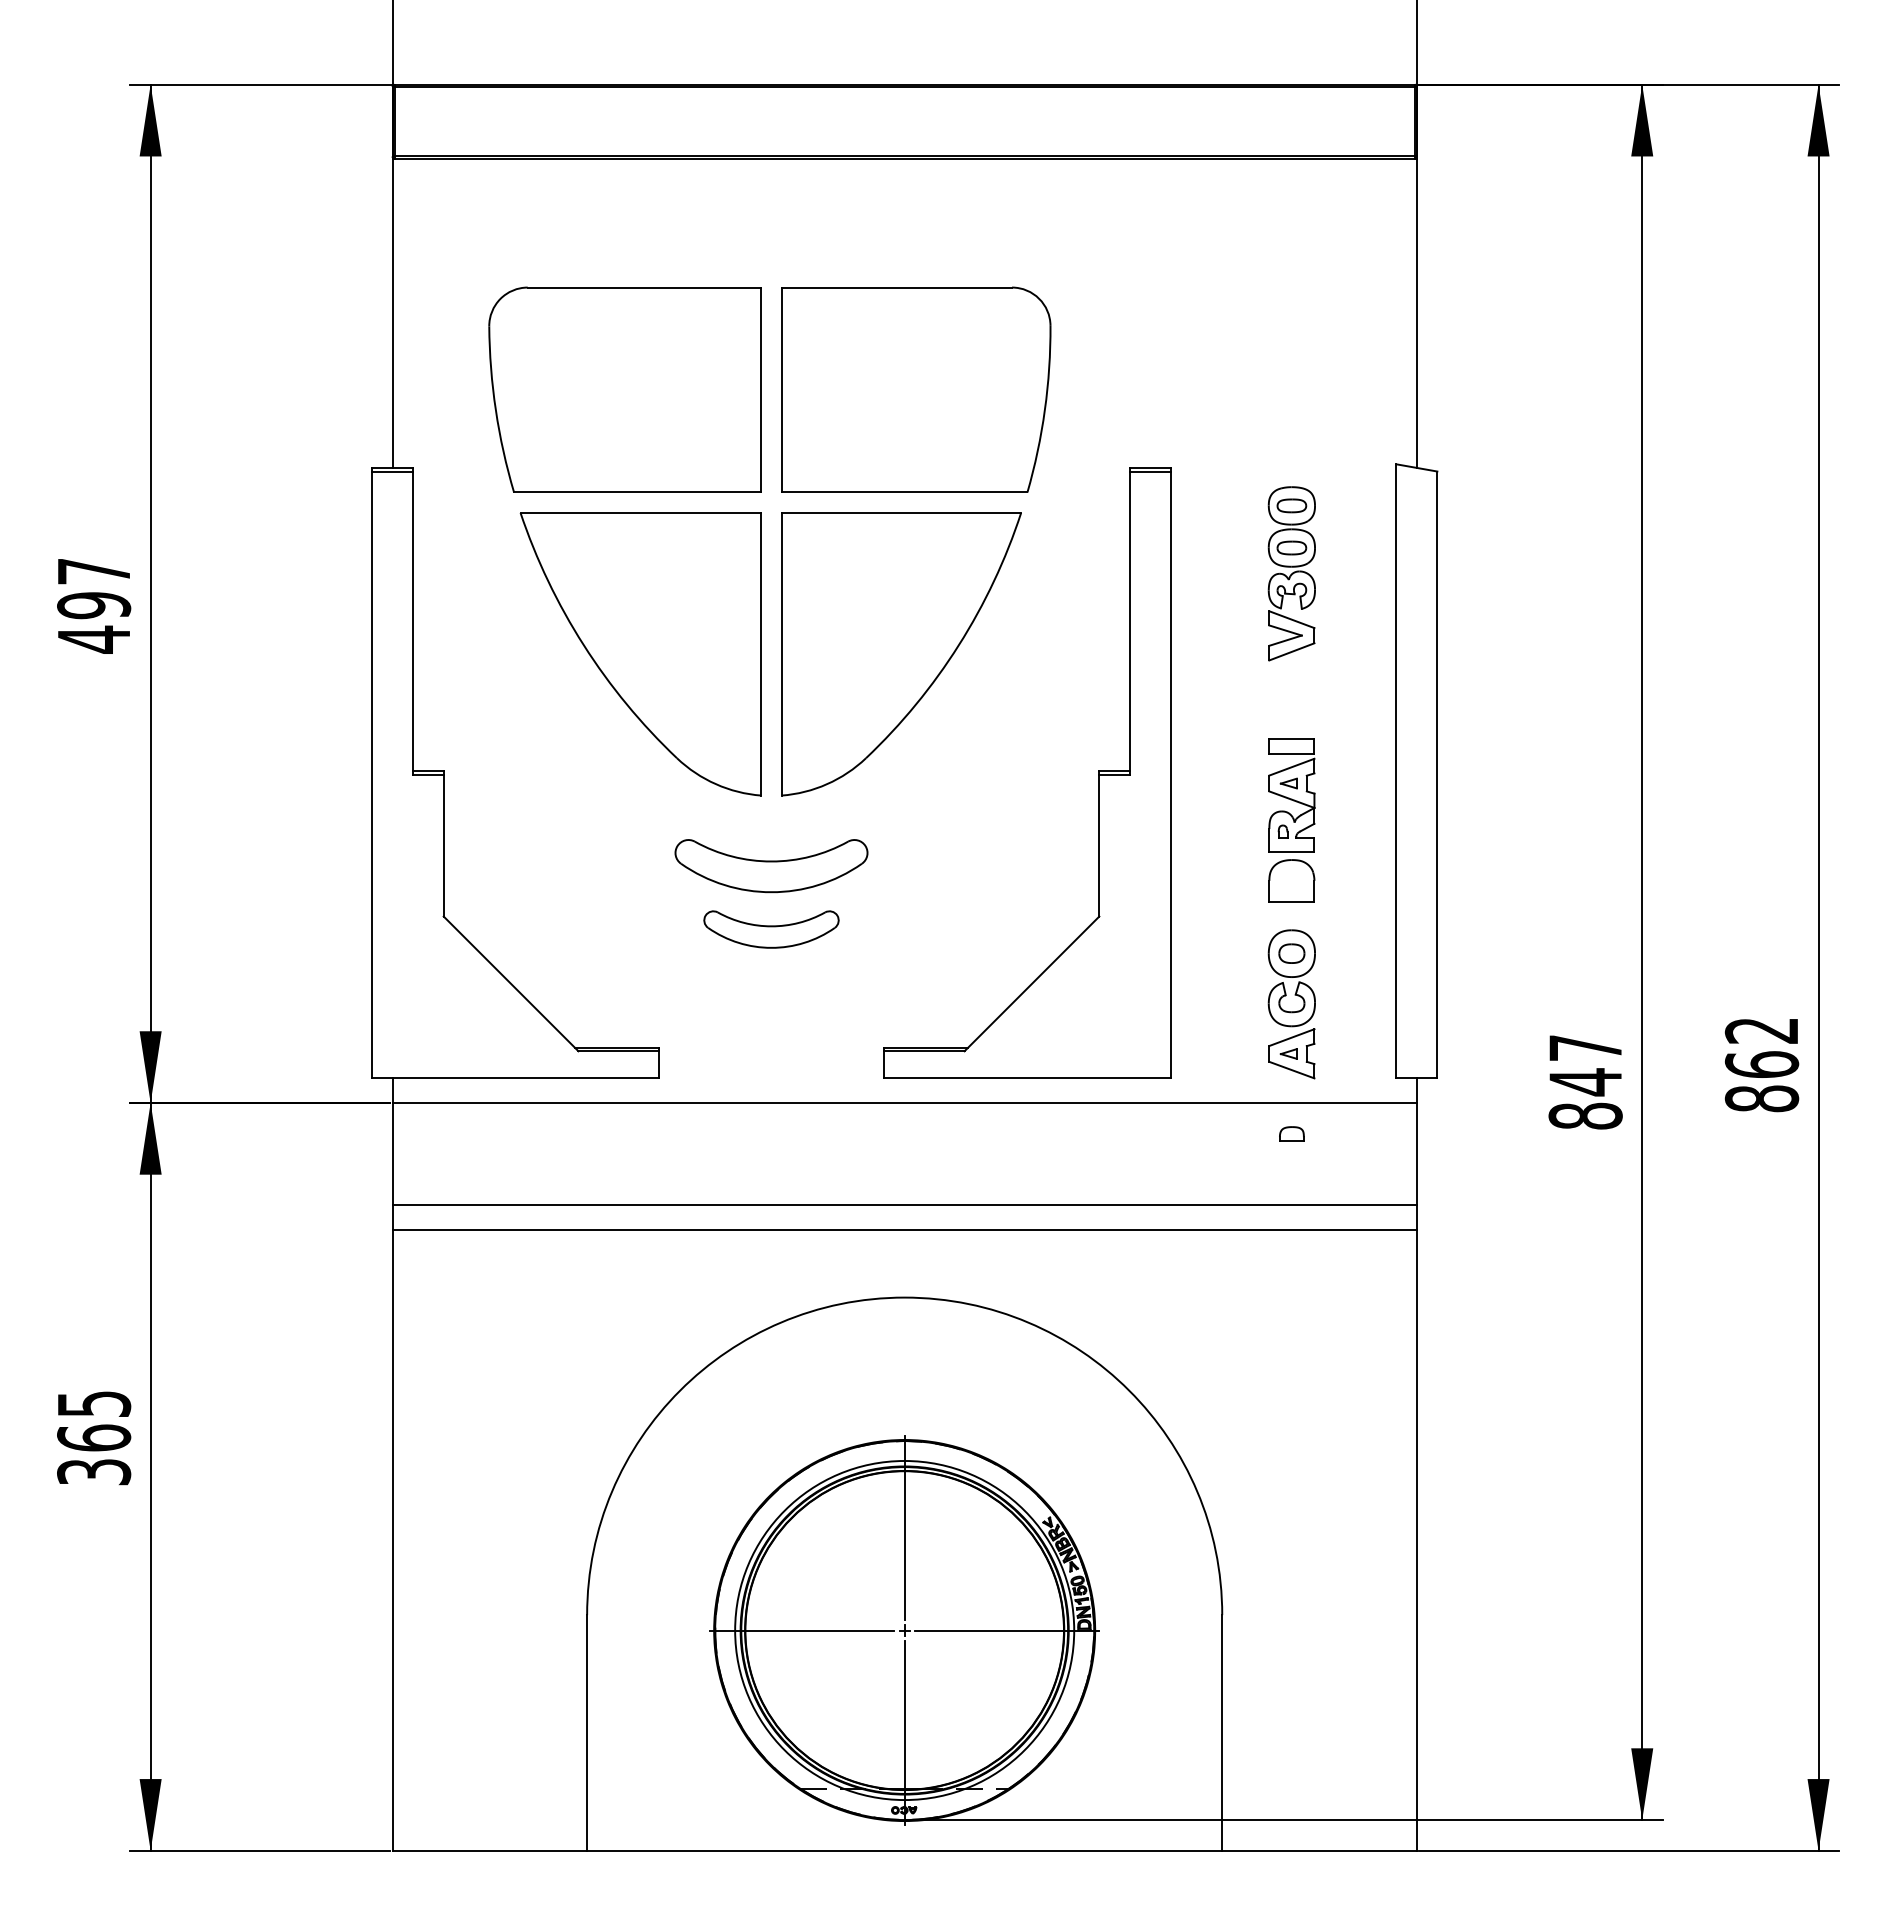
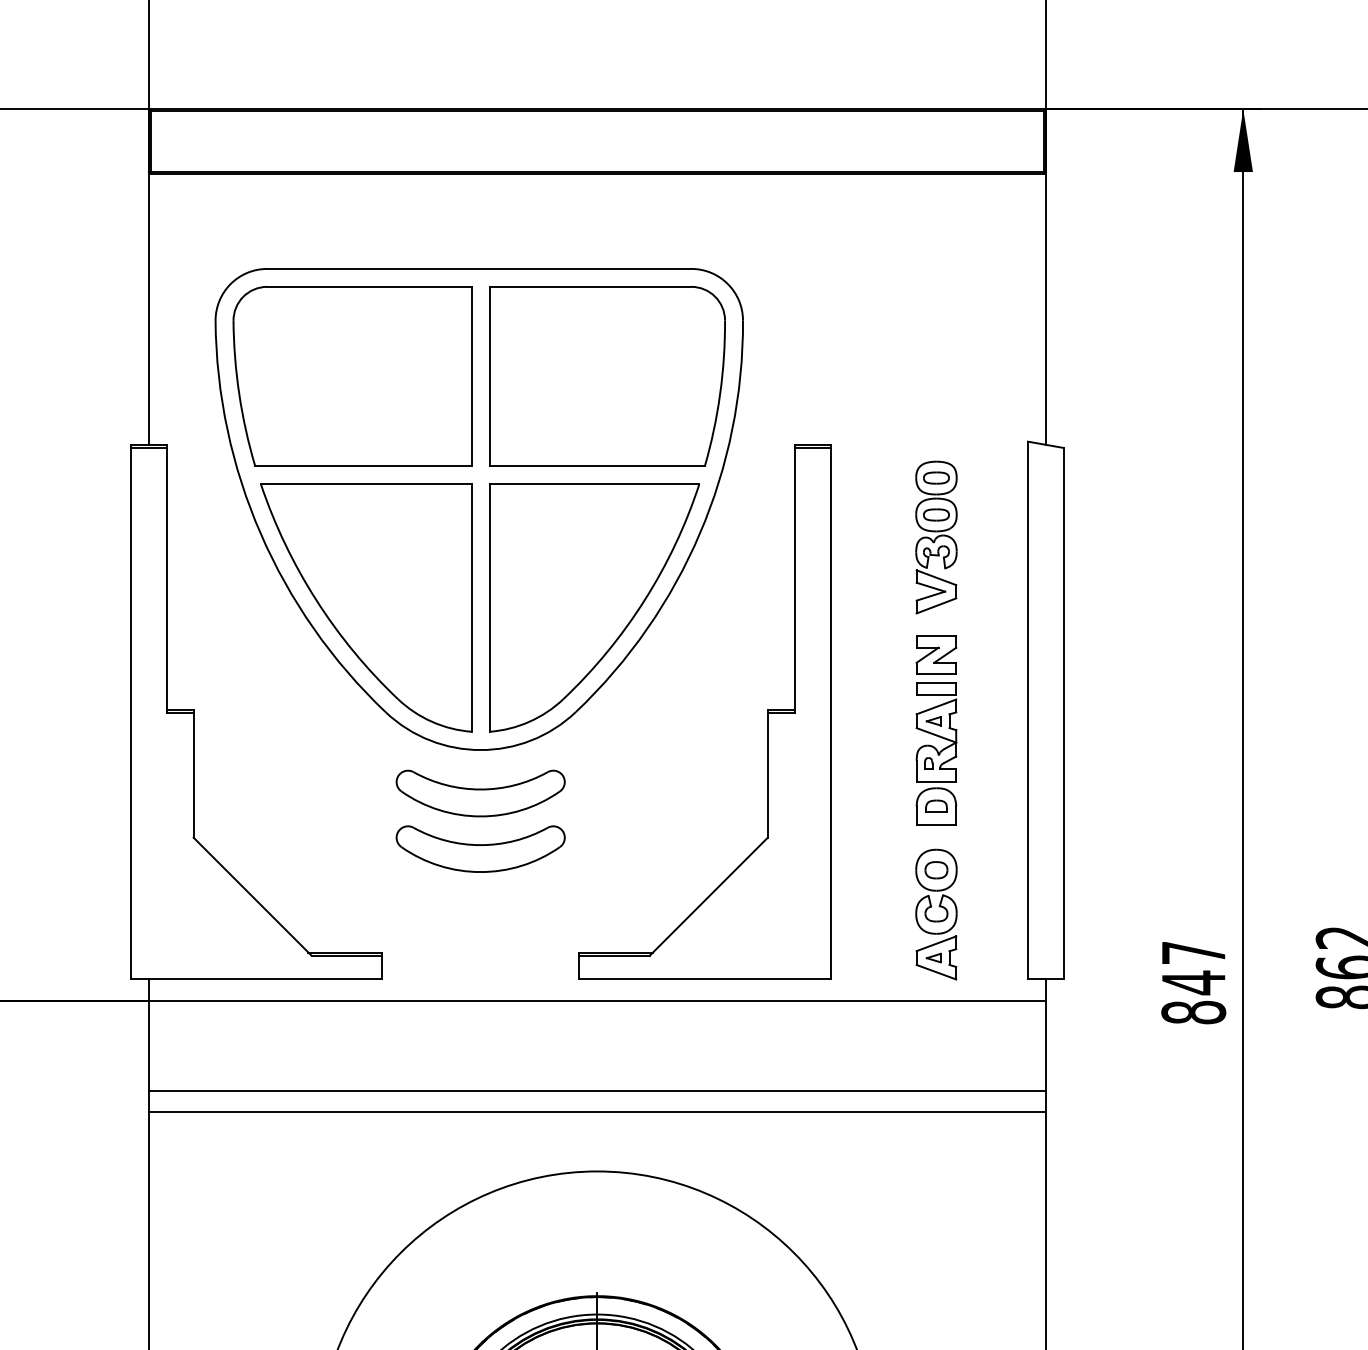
part: (769, 541) -> (478, 509), added
part: (1291, 707) -> (936, 654), added
part: (771, 929) -> (480, 849), size x1.43
part: (1291, 1133) -> (936, 806), moved

